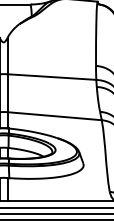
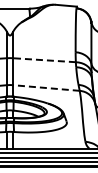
line: (52, 77) -> (44, 60), solid -> dashed
line: (54, 116) -> (46, 88), solid -> dashed

